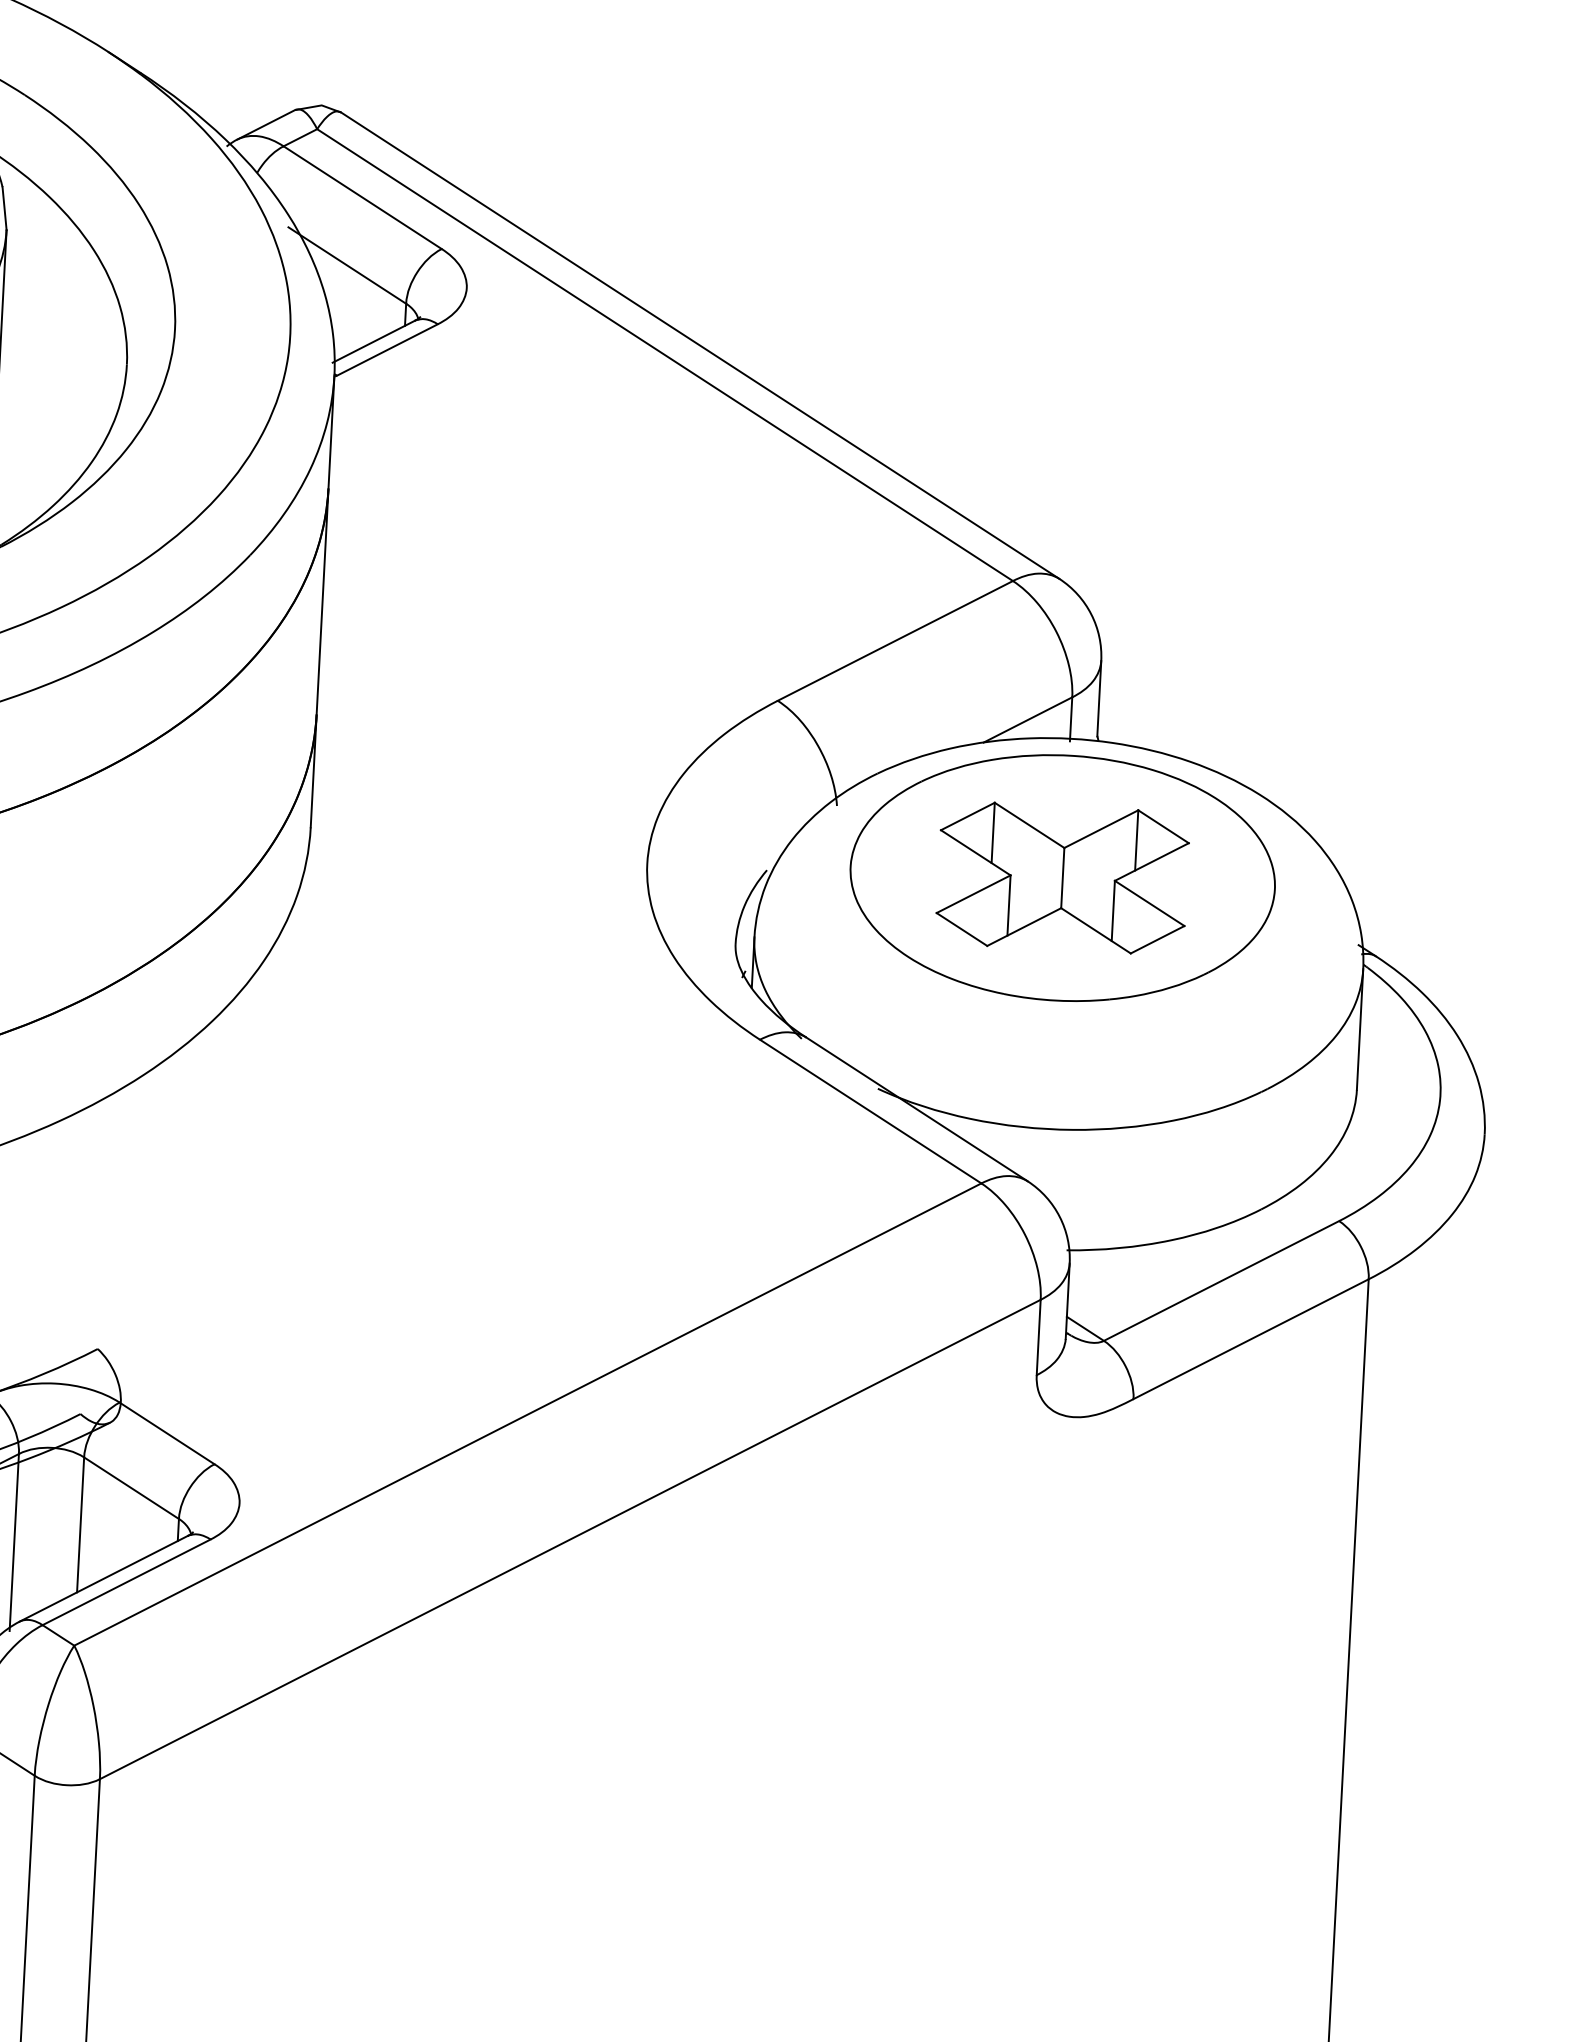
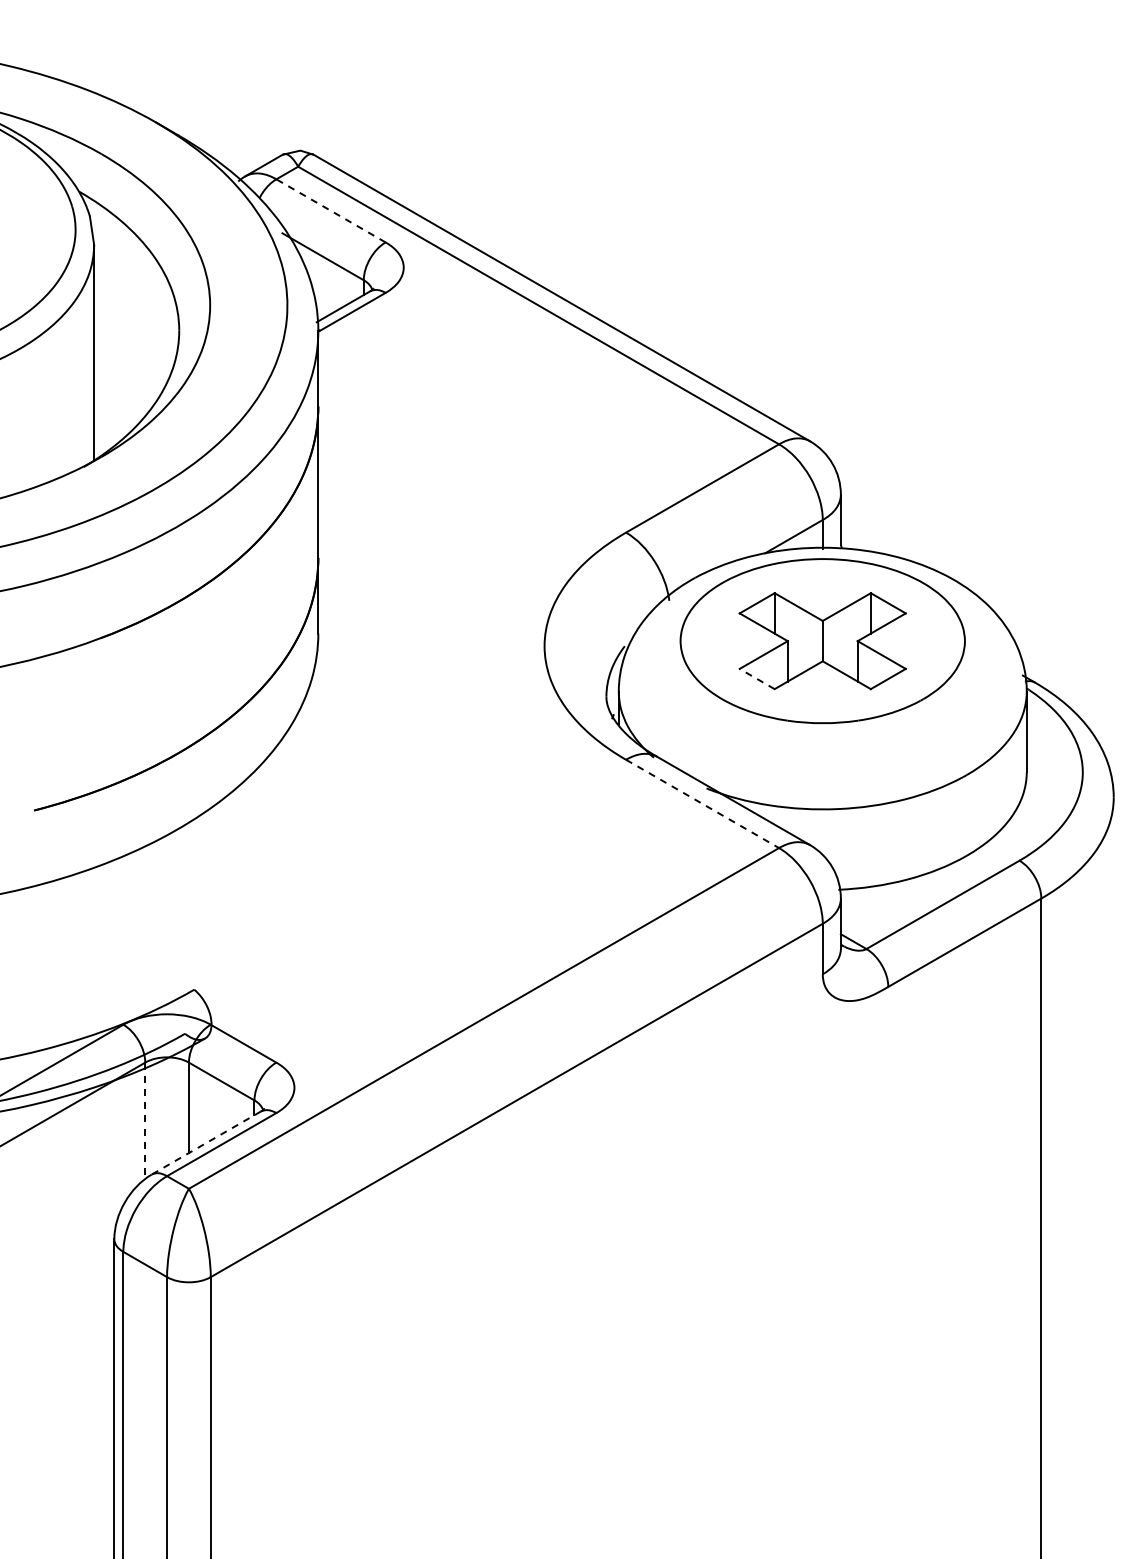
line: (361, 197) -> (330, 210), solid -> dashed
line: (960, 928) -> (756, 678), solid -> dashed
line: (872, 1112) -> (703, 804), solid -> dashed
line: (14, 1543) -> (145, 1122), solid -> dashed
line: (102, 1579) -> (205, 1143), solid -> dashed

